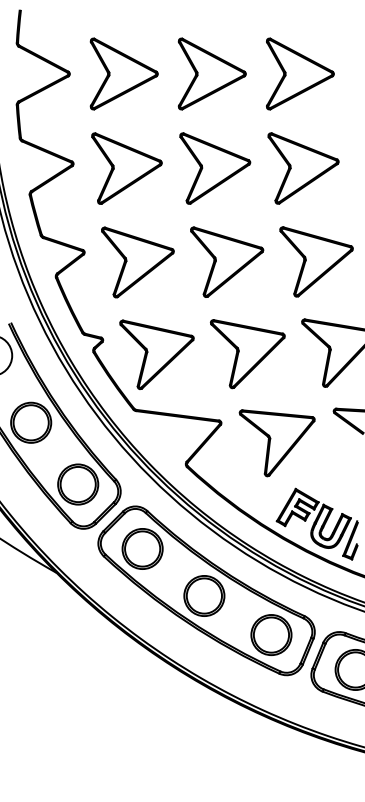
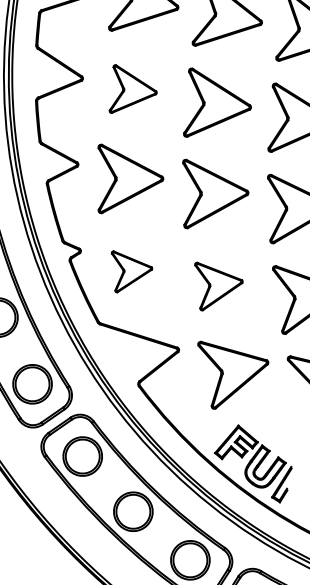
part: (126, 168) -> (132, 92), size x0.7
part: (156, 354) -> (129, 274), size x0.6
part: (247, 354) -> (215, 289), size x0.7

